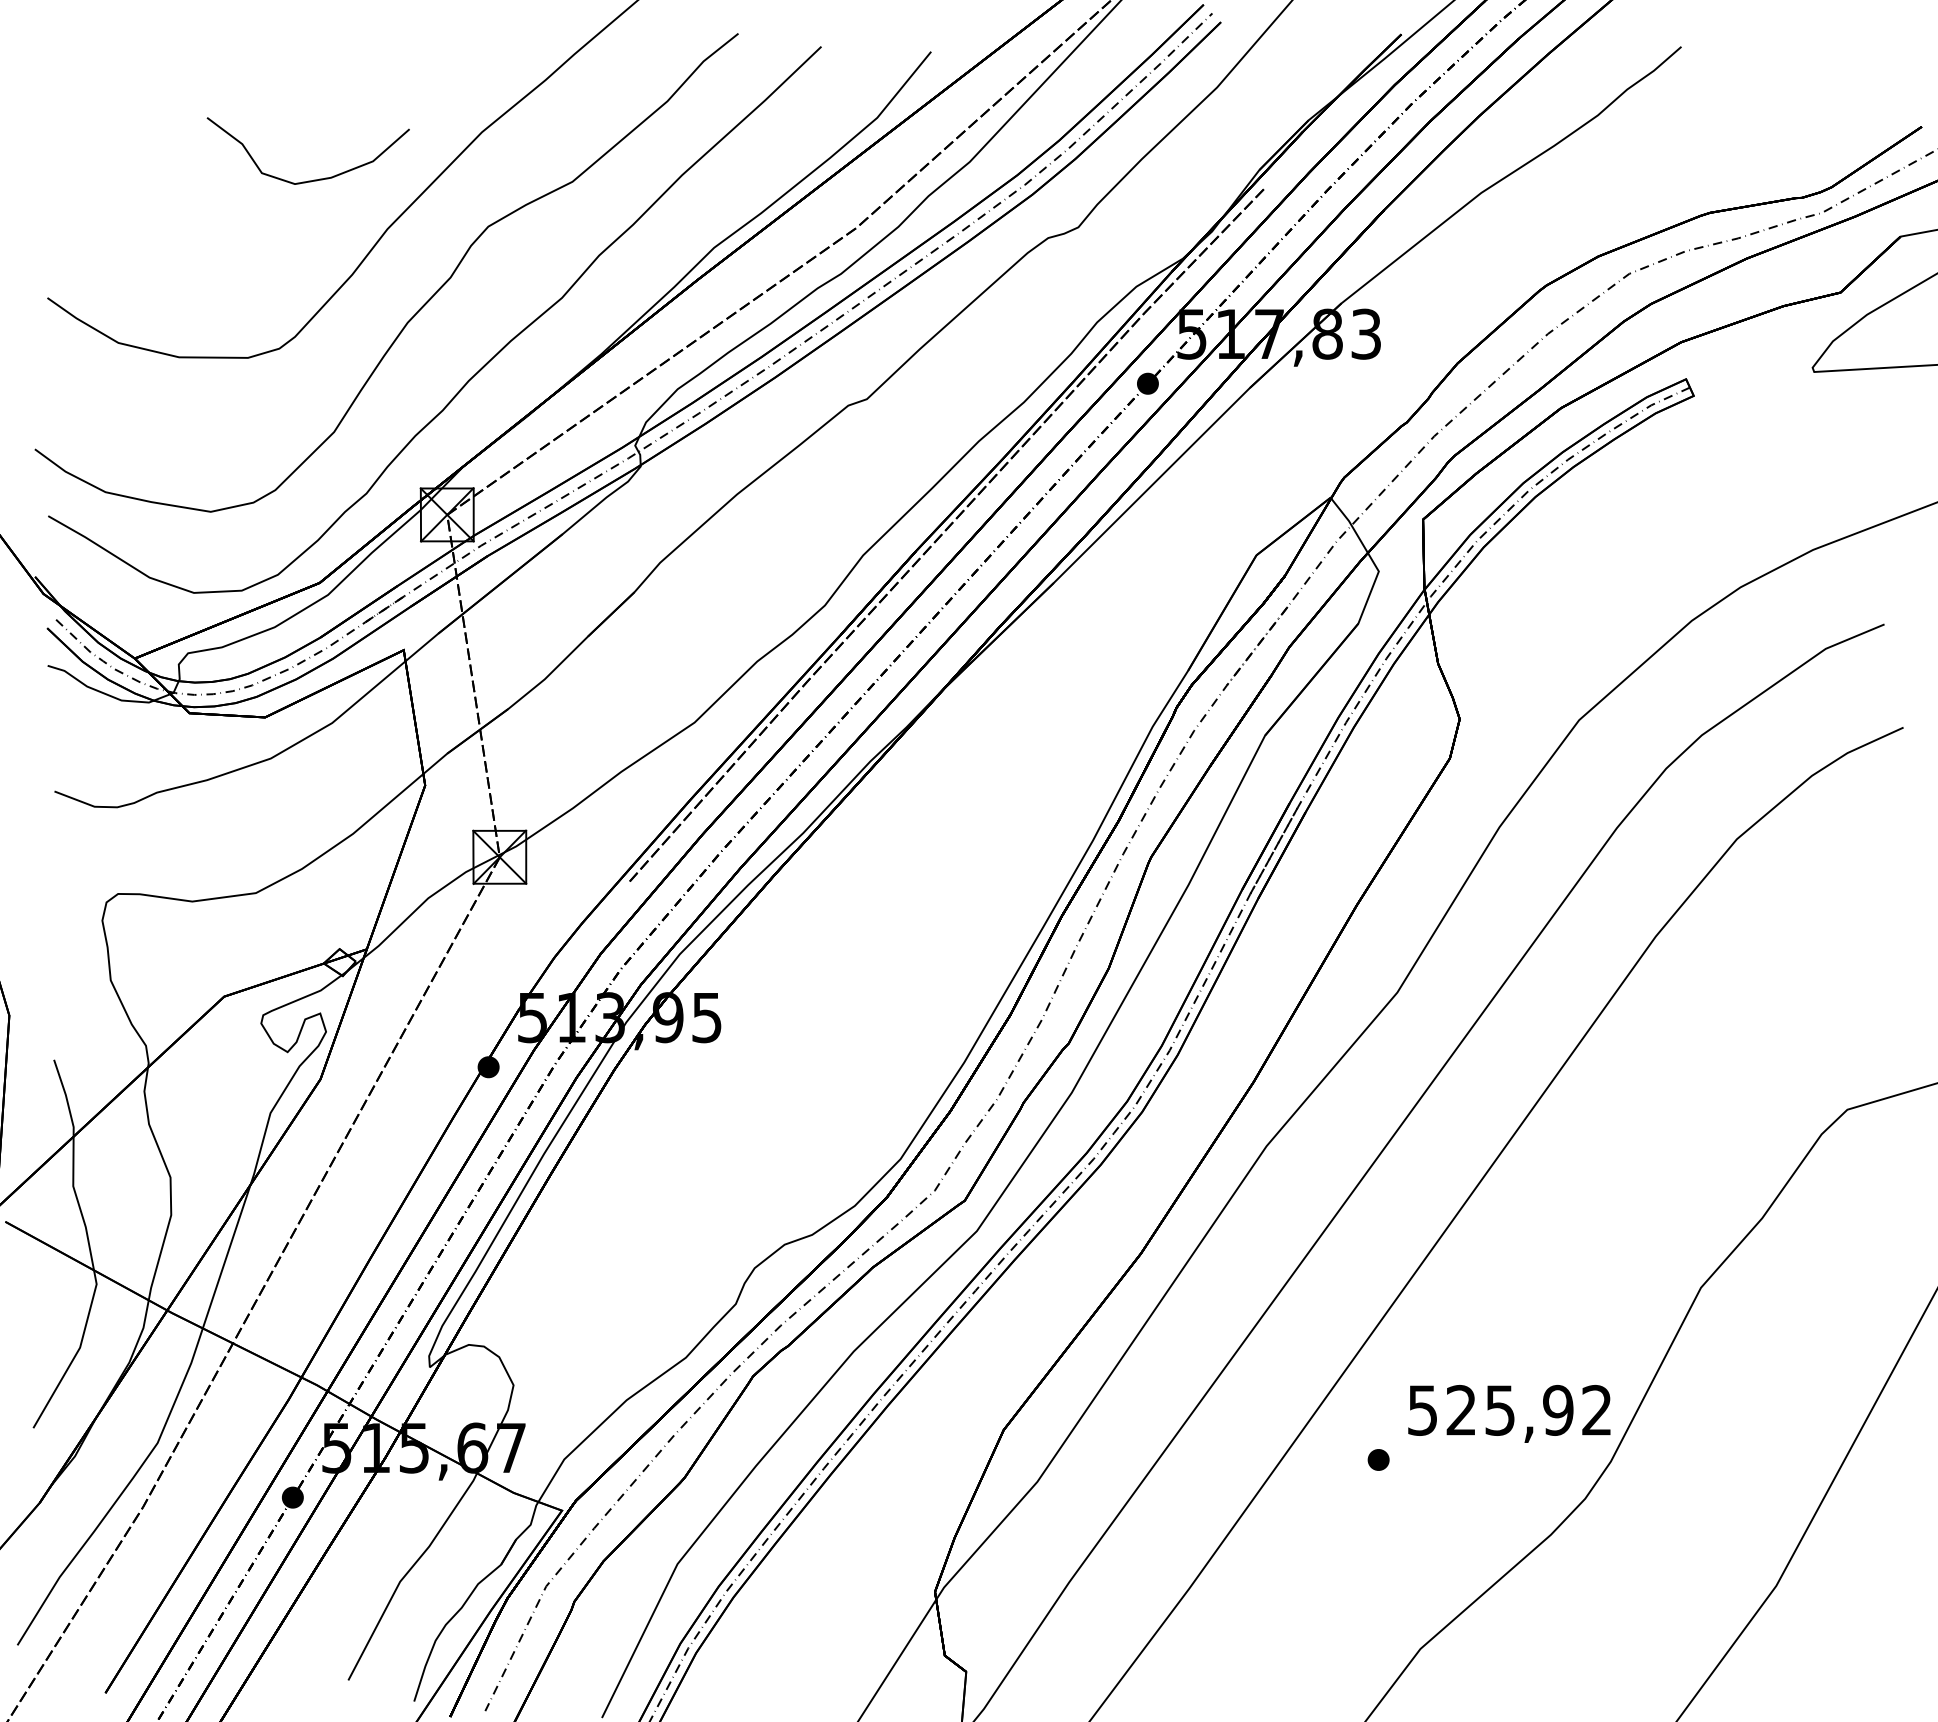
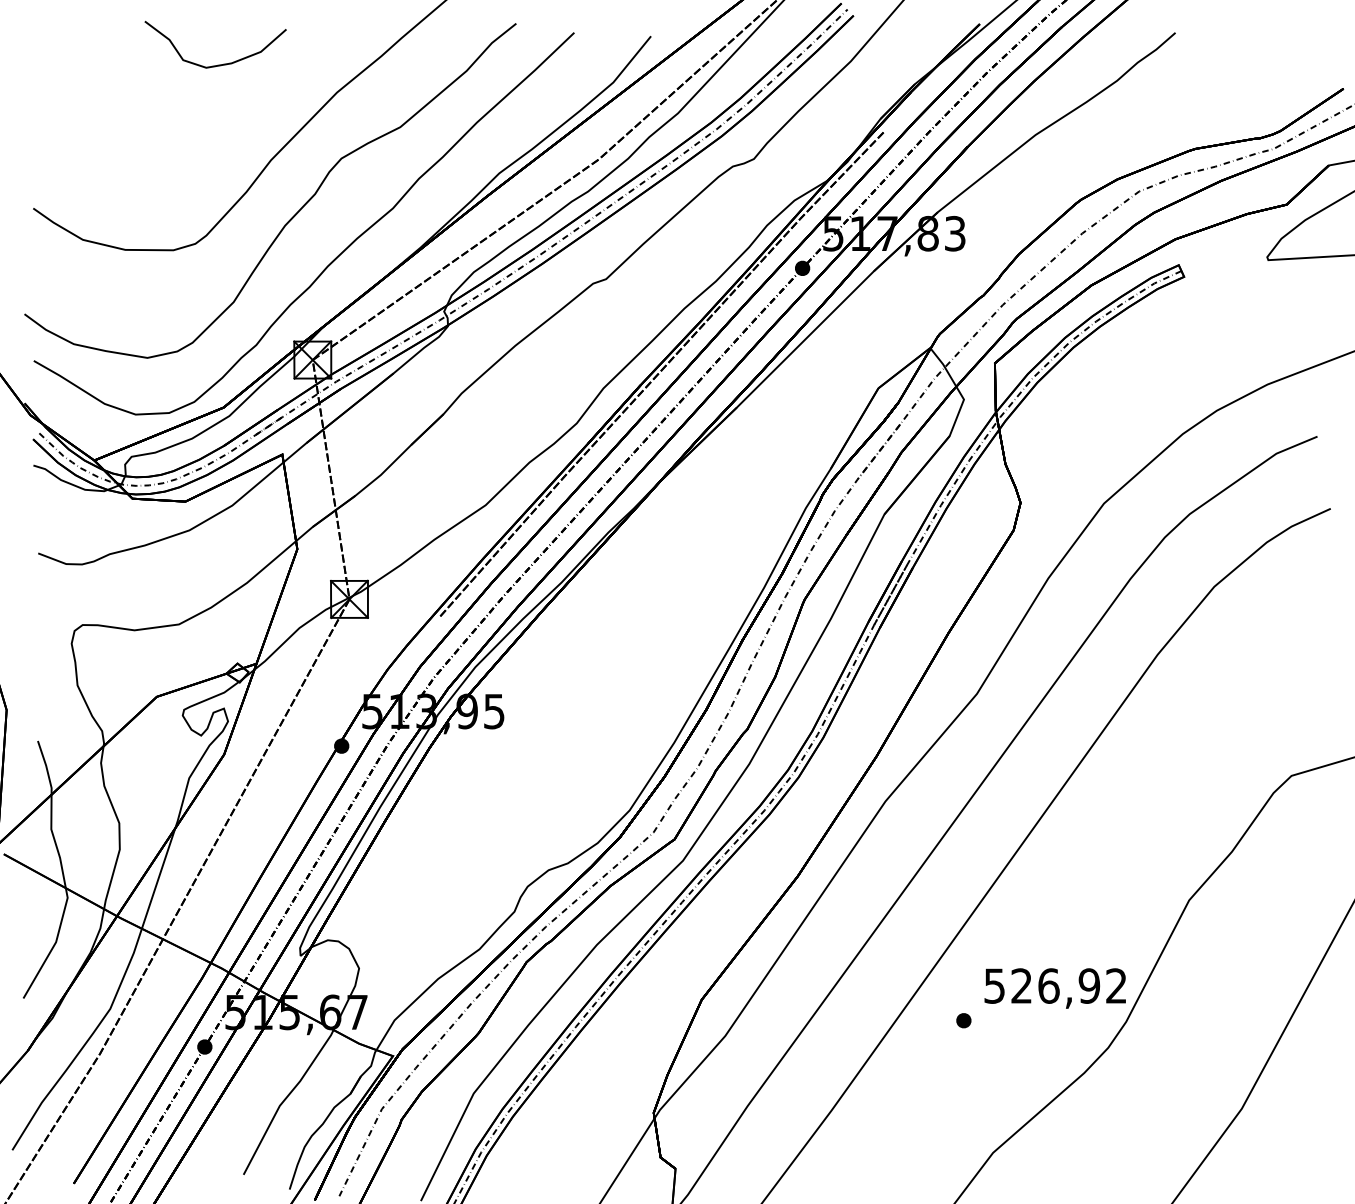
curve: (310, 179) -> (217, 64), moved
text: (1499, 1409) -> (1048, 985), 525,92 -> 526,92

